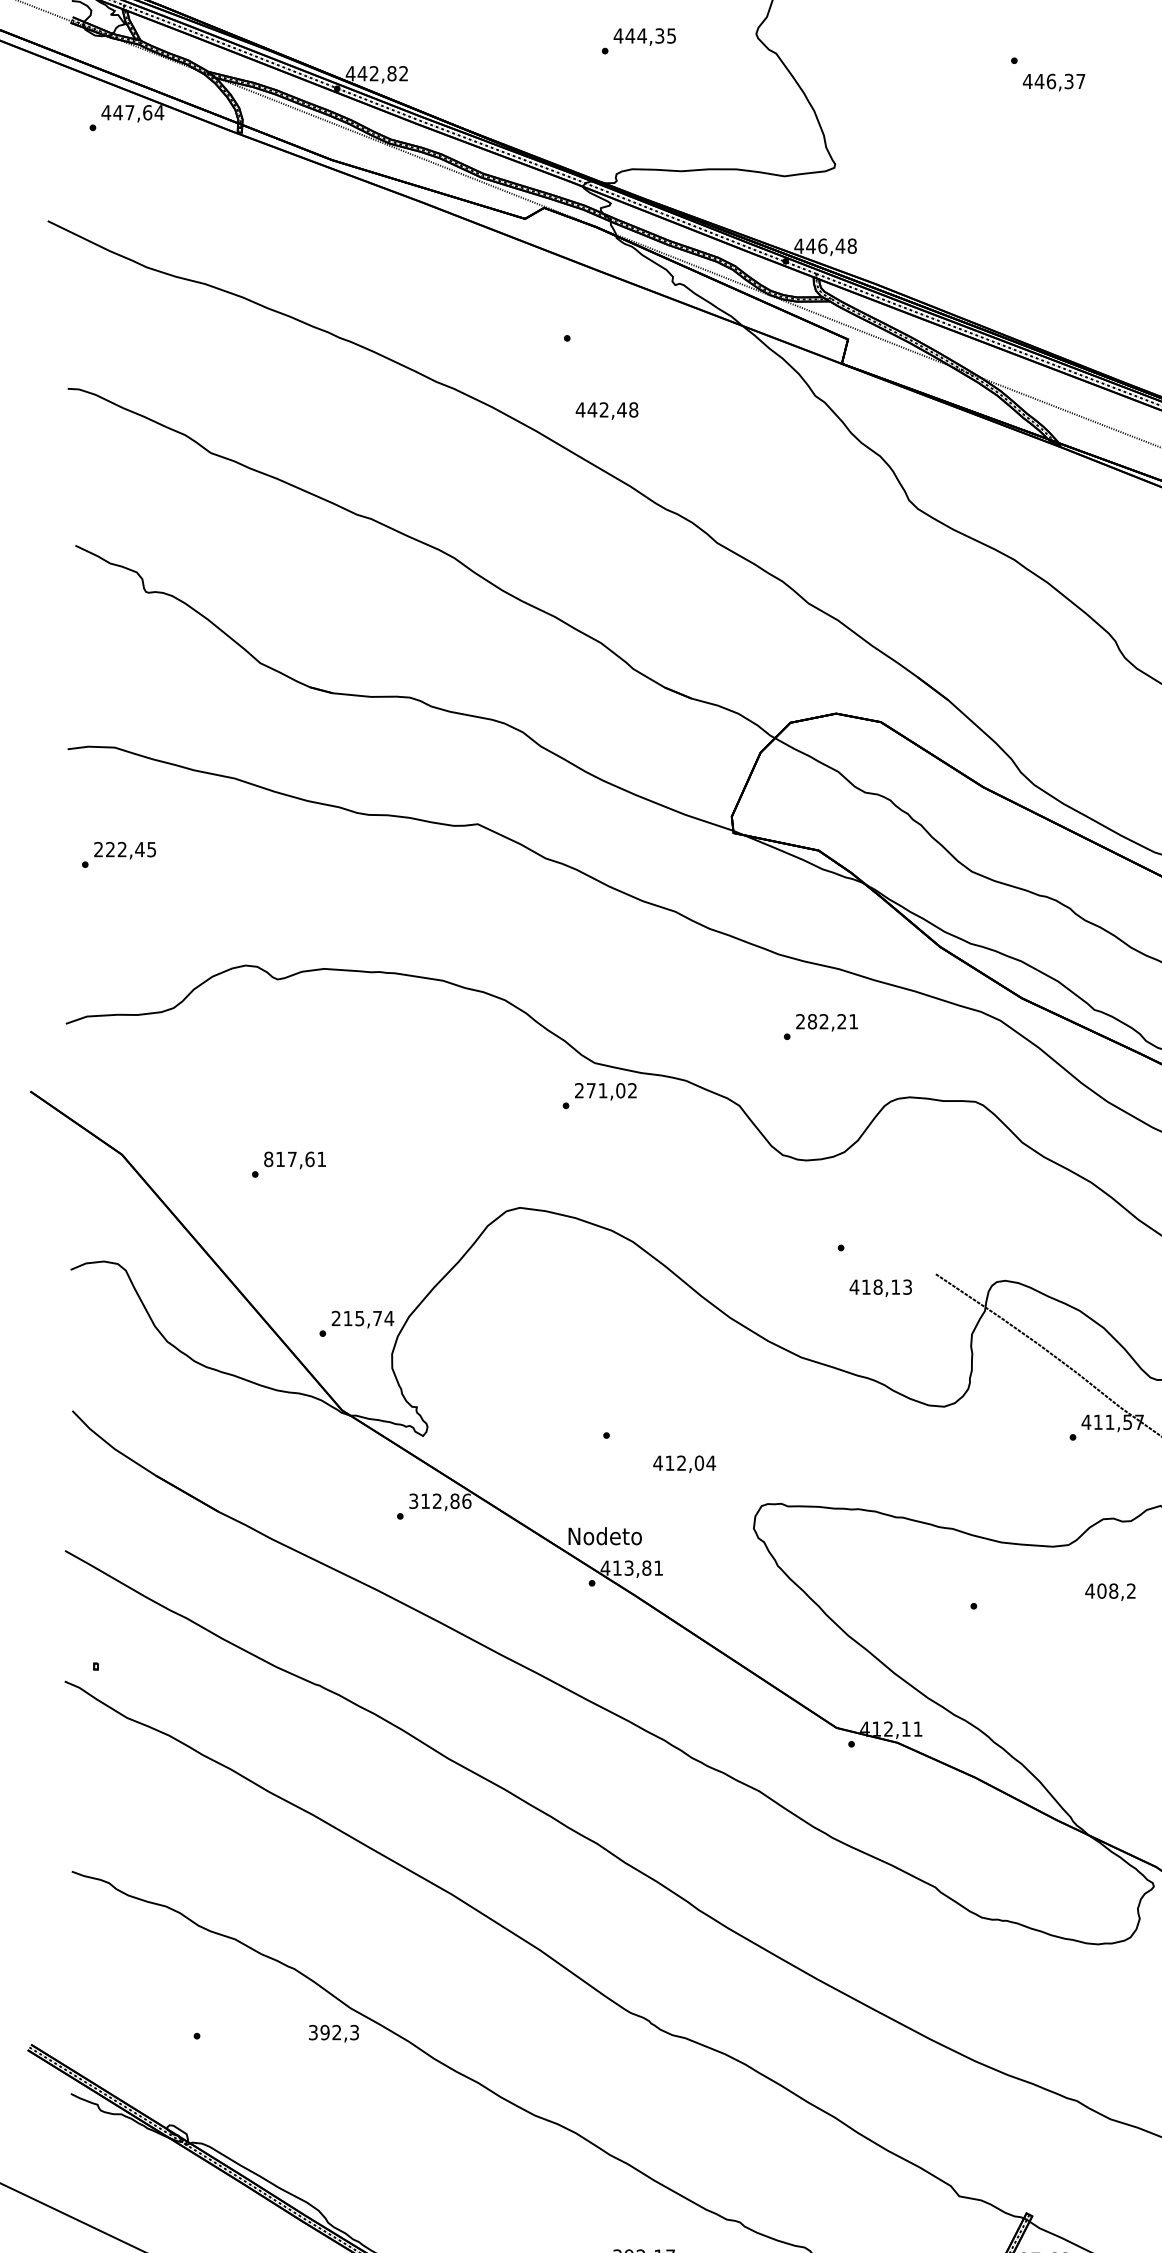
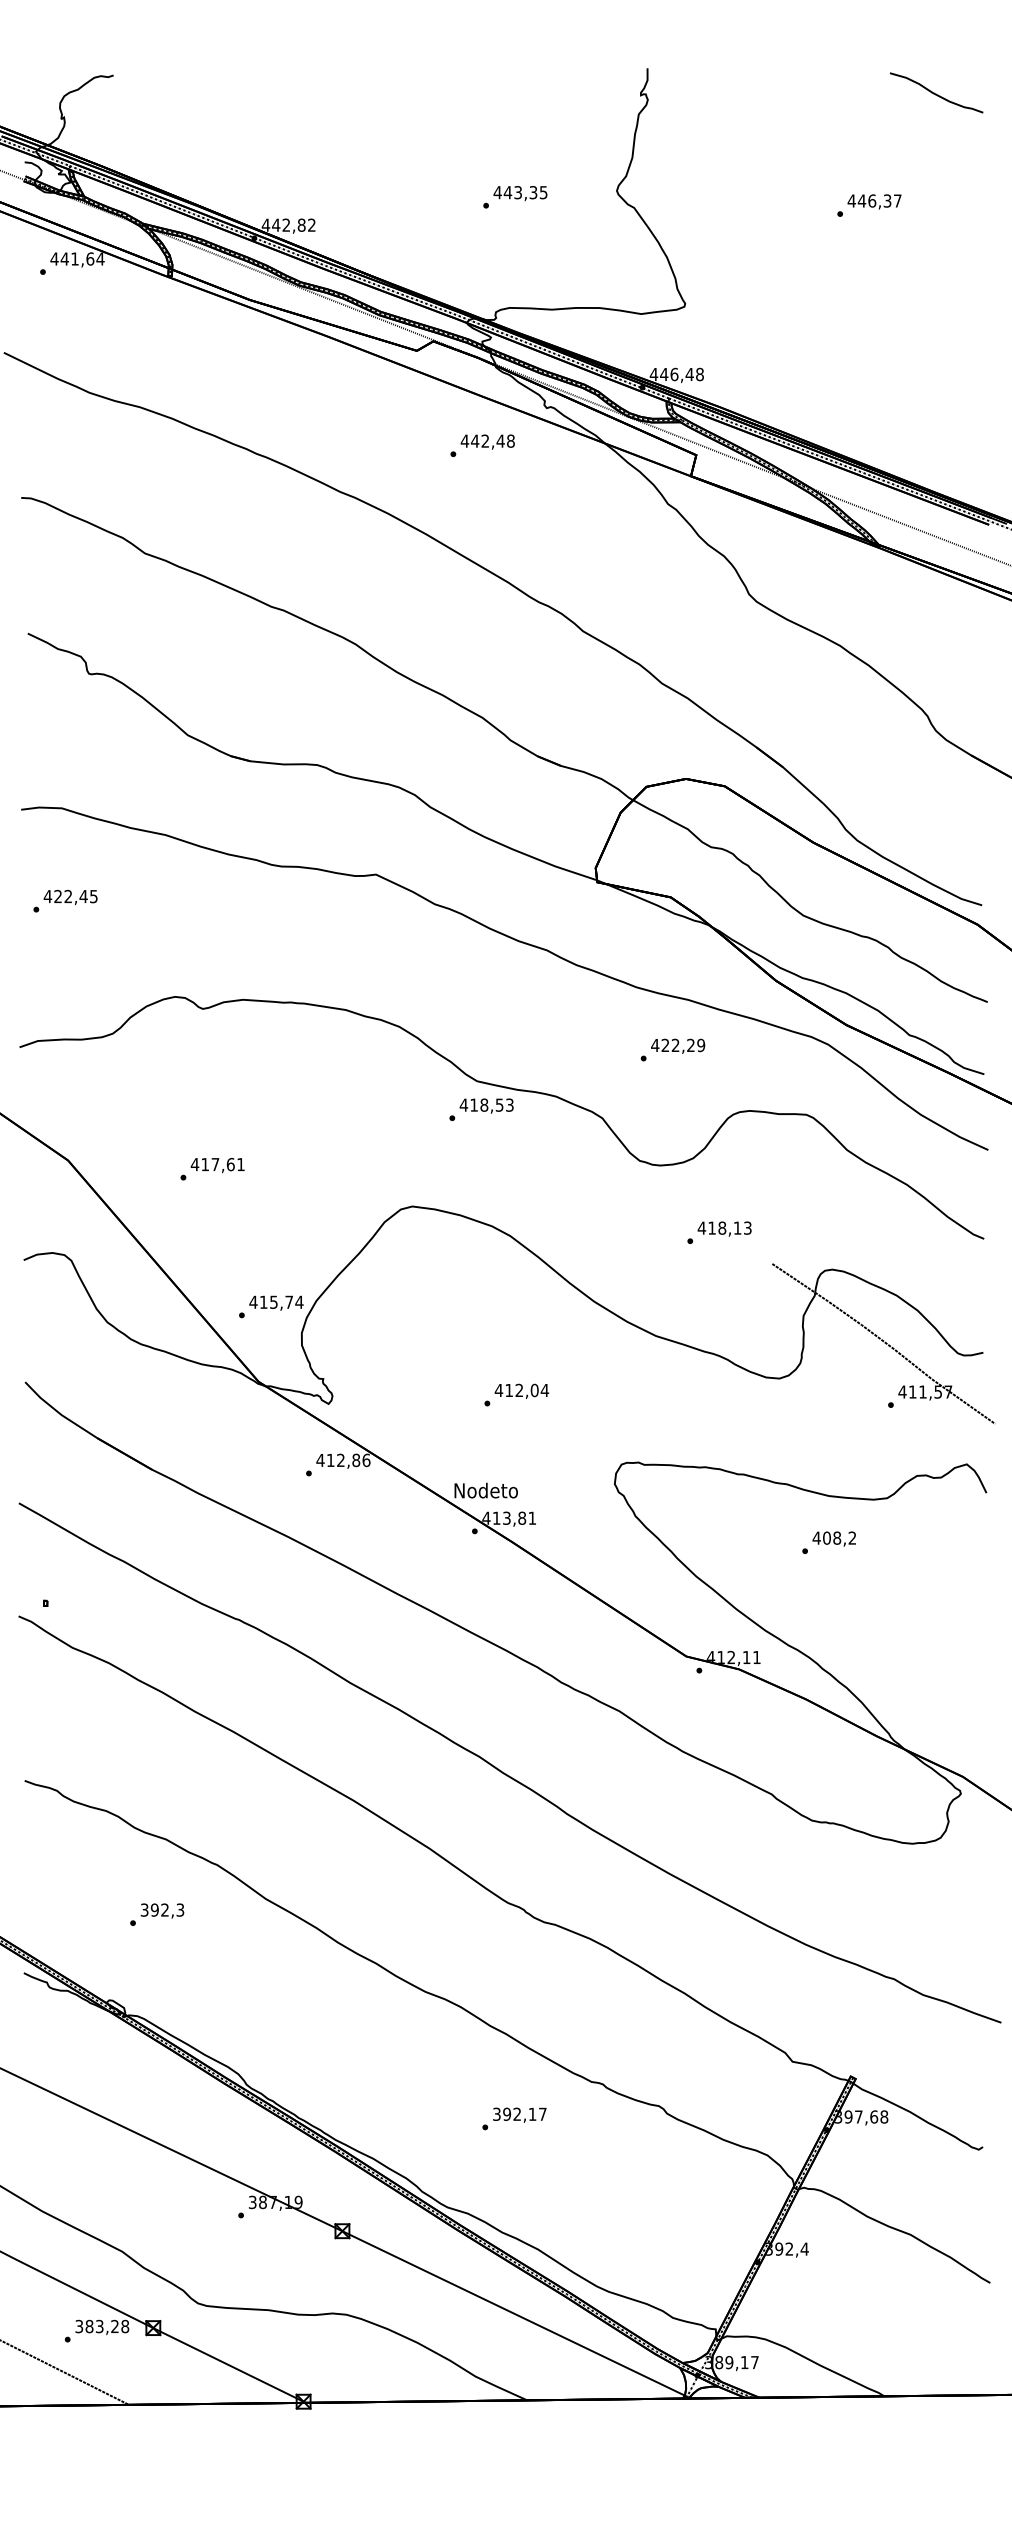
text: (642, 35) -> (518, 192), 444,35 -> 443,35
text: (1053, 82) -> (874, 201), moved
text: (129, 112) -> (74, 258), 447,64 -> 441,64
text: (606, 410) -> (487, 441), moved
text: (98, 849) -> (47, 896), 222,45 -> 422,45
text: (827, 1021) -> (678, 1045), 282,21 -> 422,29
text: (605, 1089) -> (486, 1104), 271,02 -> 418,53
text: (268, 1159) -> (194, 1164), 817,61 -> 417,61
text: (880, 1287) -> (724, 1228), moved
text: (336, 1317) -> (253, 1301), 215,74 -> 415,74
text: (684, 1463) -> (521, 1390), moved
text: (413, 1501) -> (320, 1460), 312,86 -> 412,86
text: (1109, 1591) -> (833, 1538), moved
text: (333, 2033) -> (162, 1910), moved

